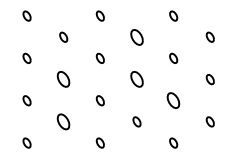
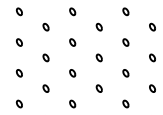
part: (136, 36) -> (98, 26), size x0.62
part: (63, 79) -> (45, 57), size x0.62
part: (136, 79) -> (98, 57), size x0.62
part: (173, 100) -> (125, 73), size x0.62
part: (63, 121) -> (45, 88), size x0.62

